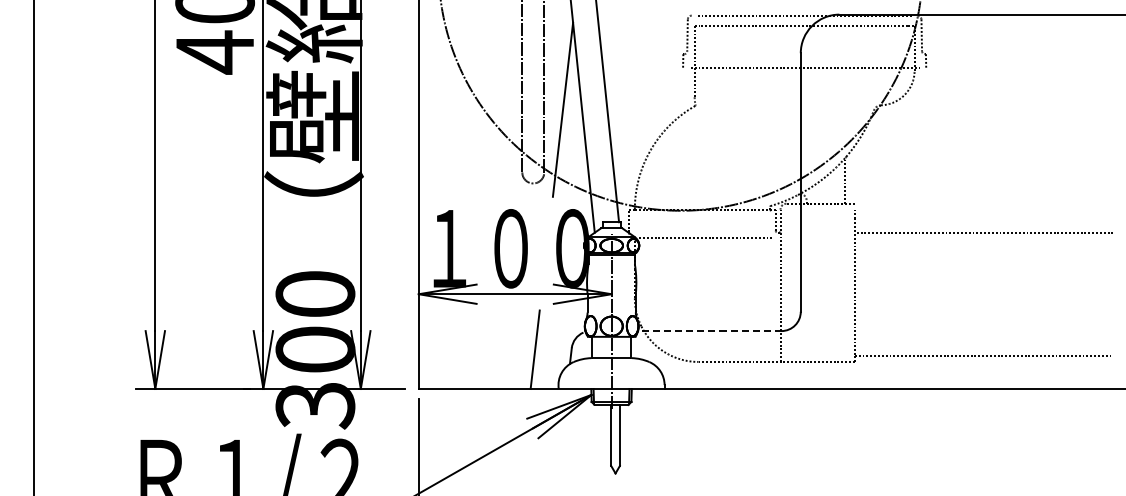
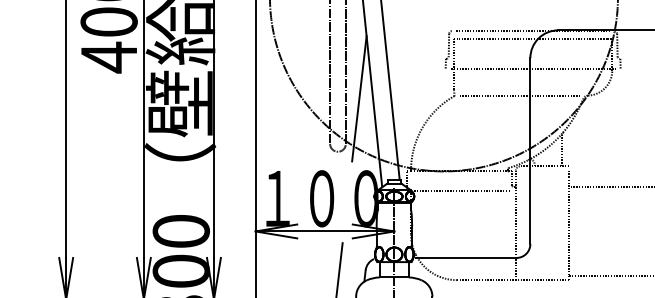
line: (785, 105) -> (519, 95), added
line: (711, 331) -> (466, 258), dashed -> solid

